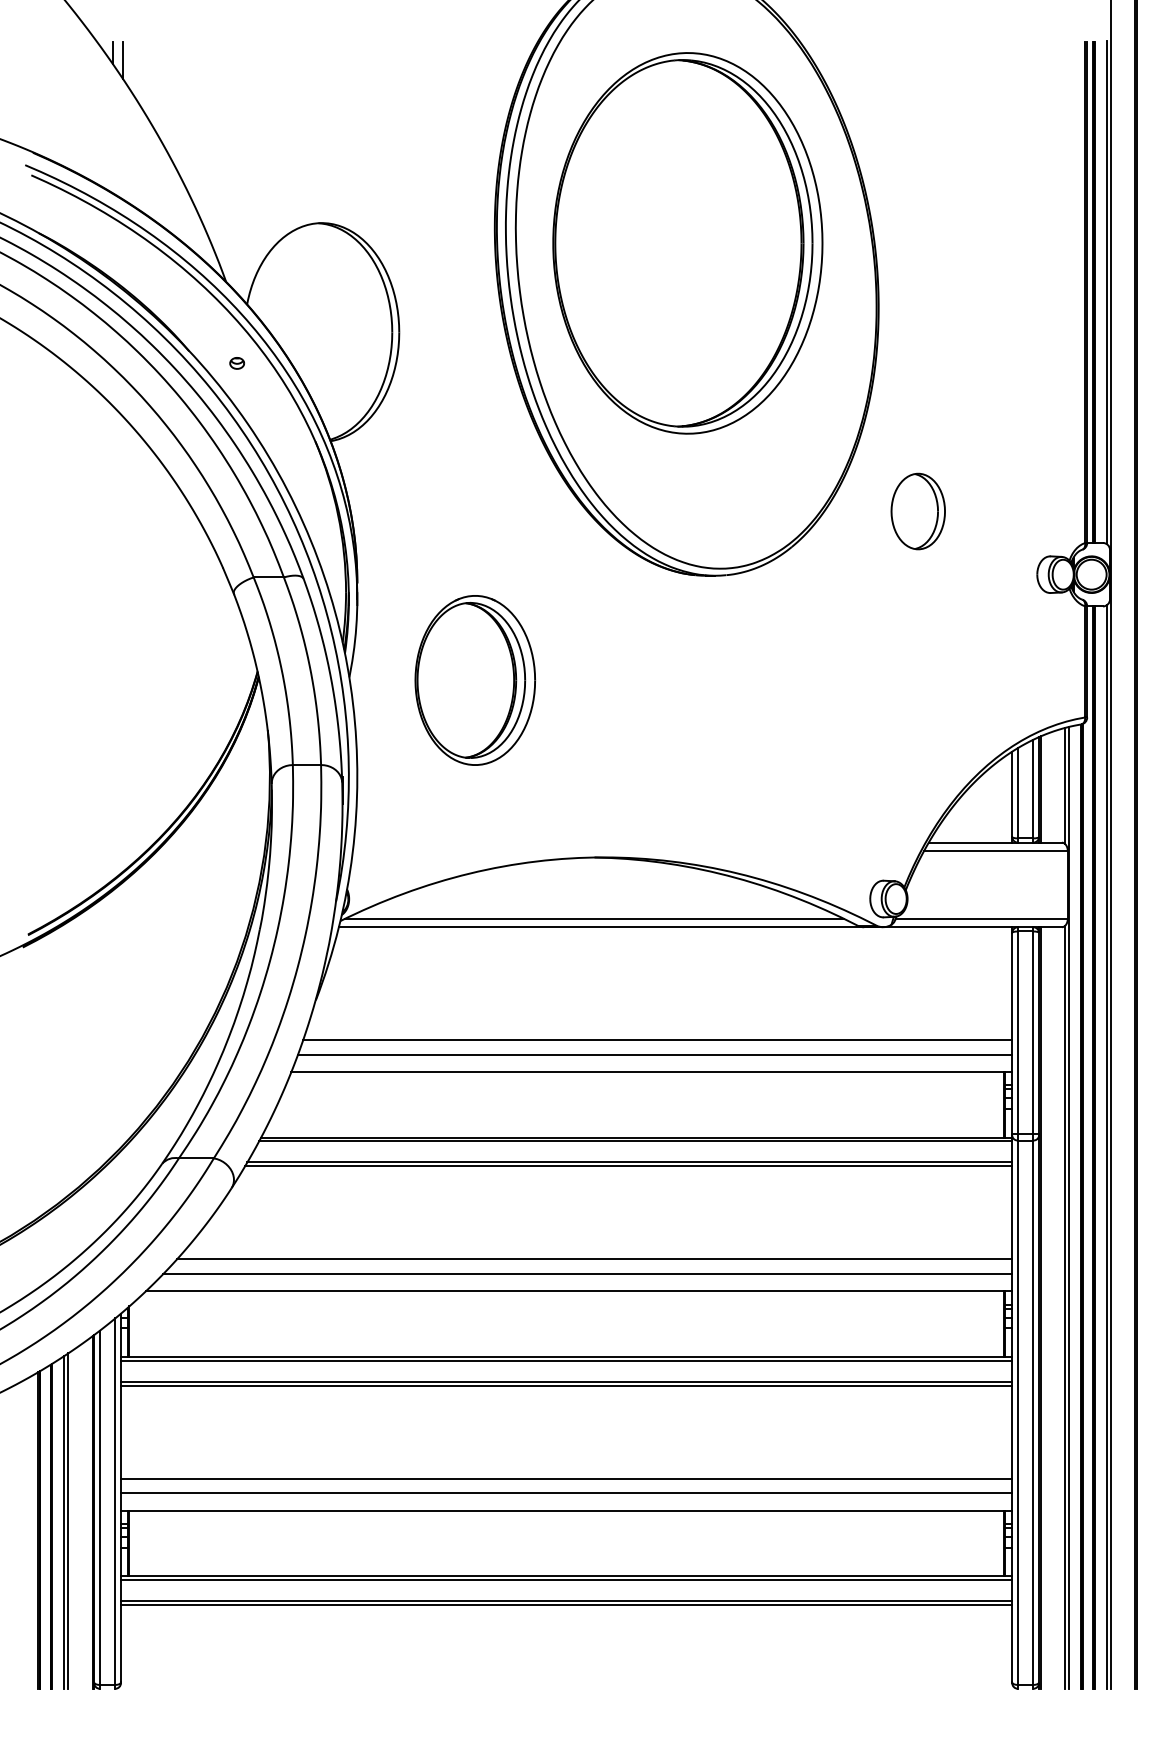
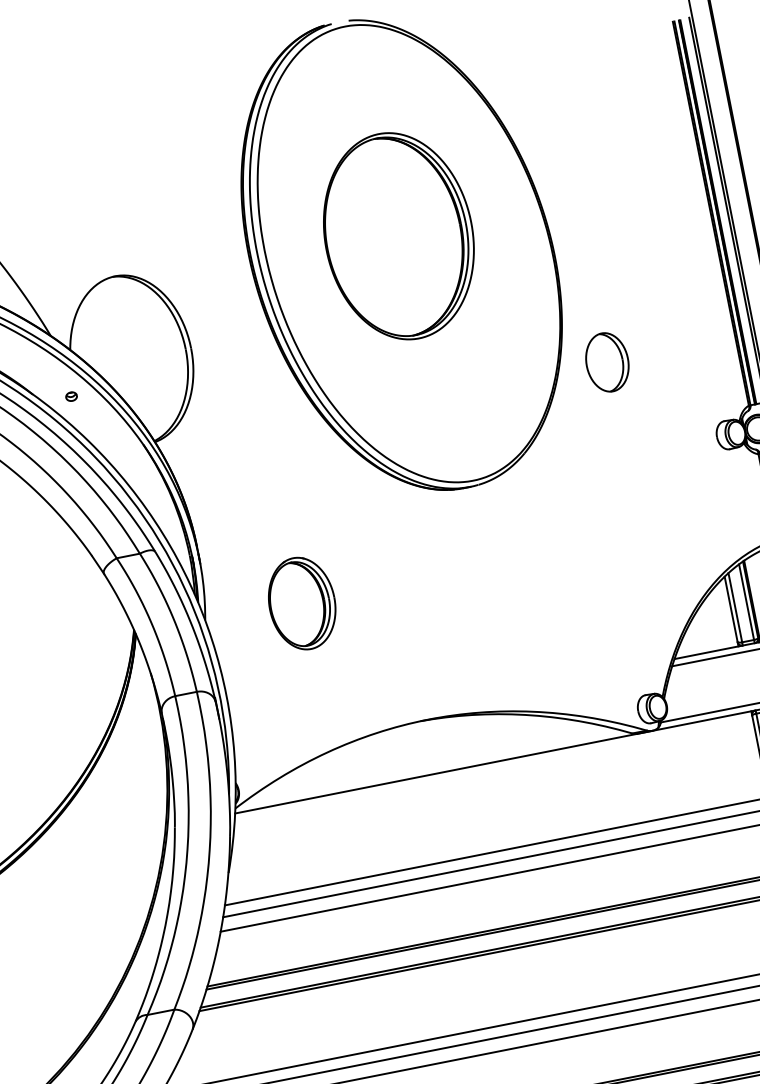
part: (687, 243) -> (398, 236), size x0.7
part: (917, 511) -> (606, 362), moved
part: (474, 680) -> (301, 603), size x0.7
line: (594, 918) -> (429, 767), removed

